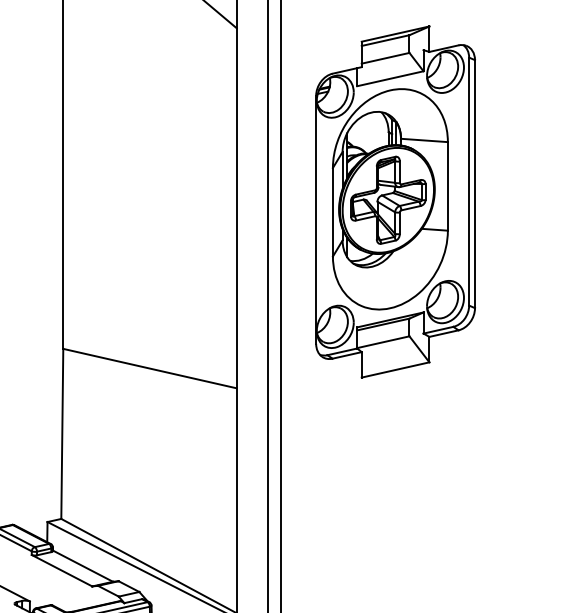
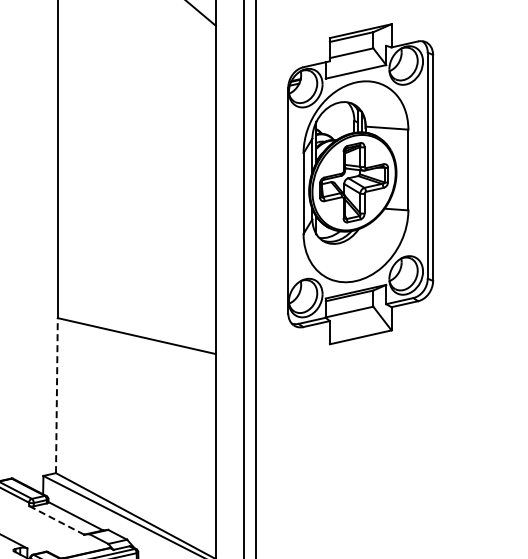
line: (61, 433) -> (56, 395), solid -> dashed
line: (61, 570) -> (56, 520), solid -> dashed

